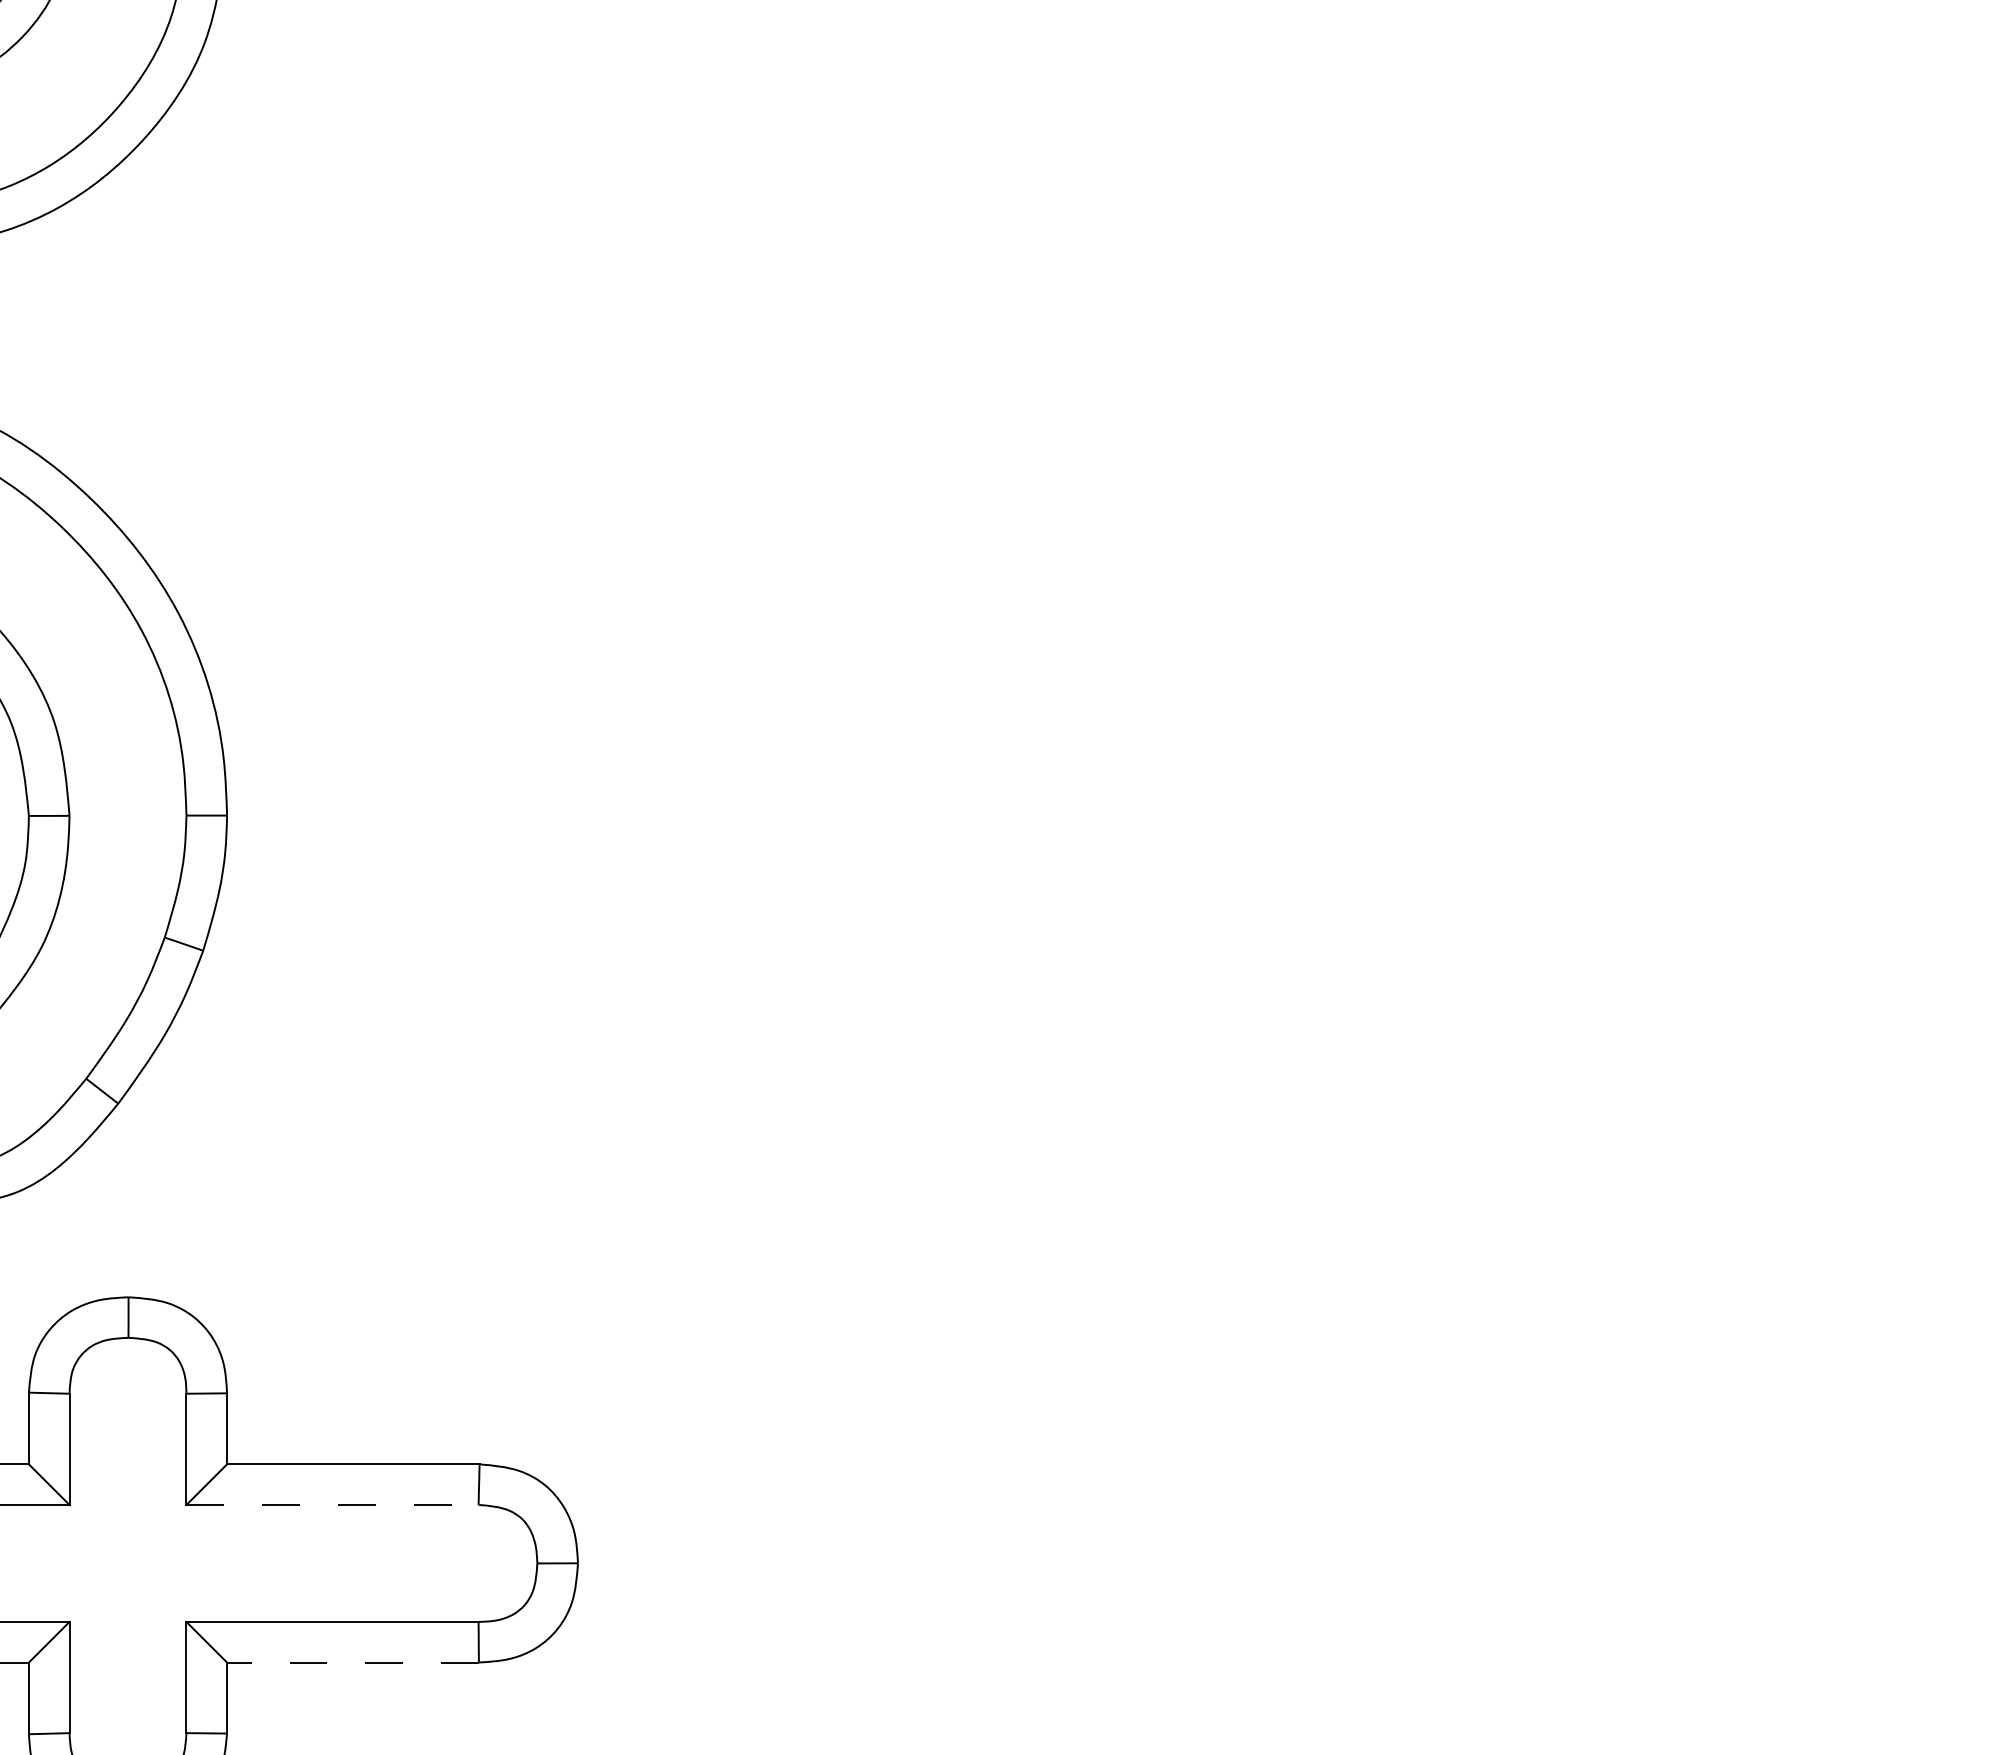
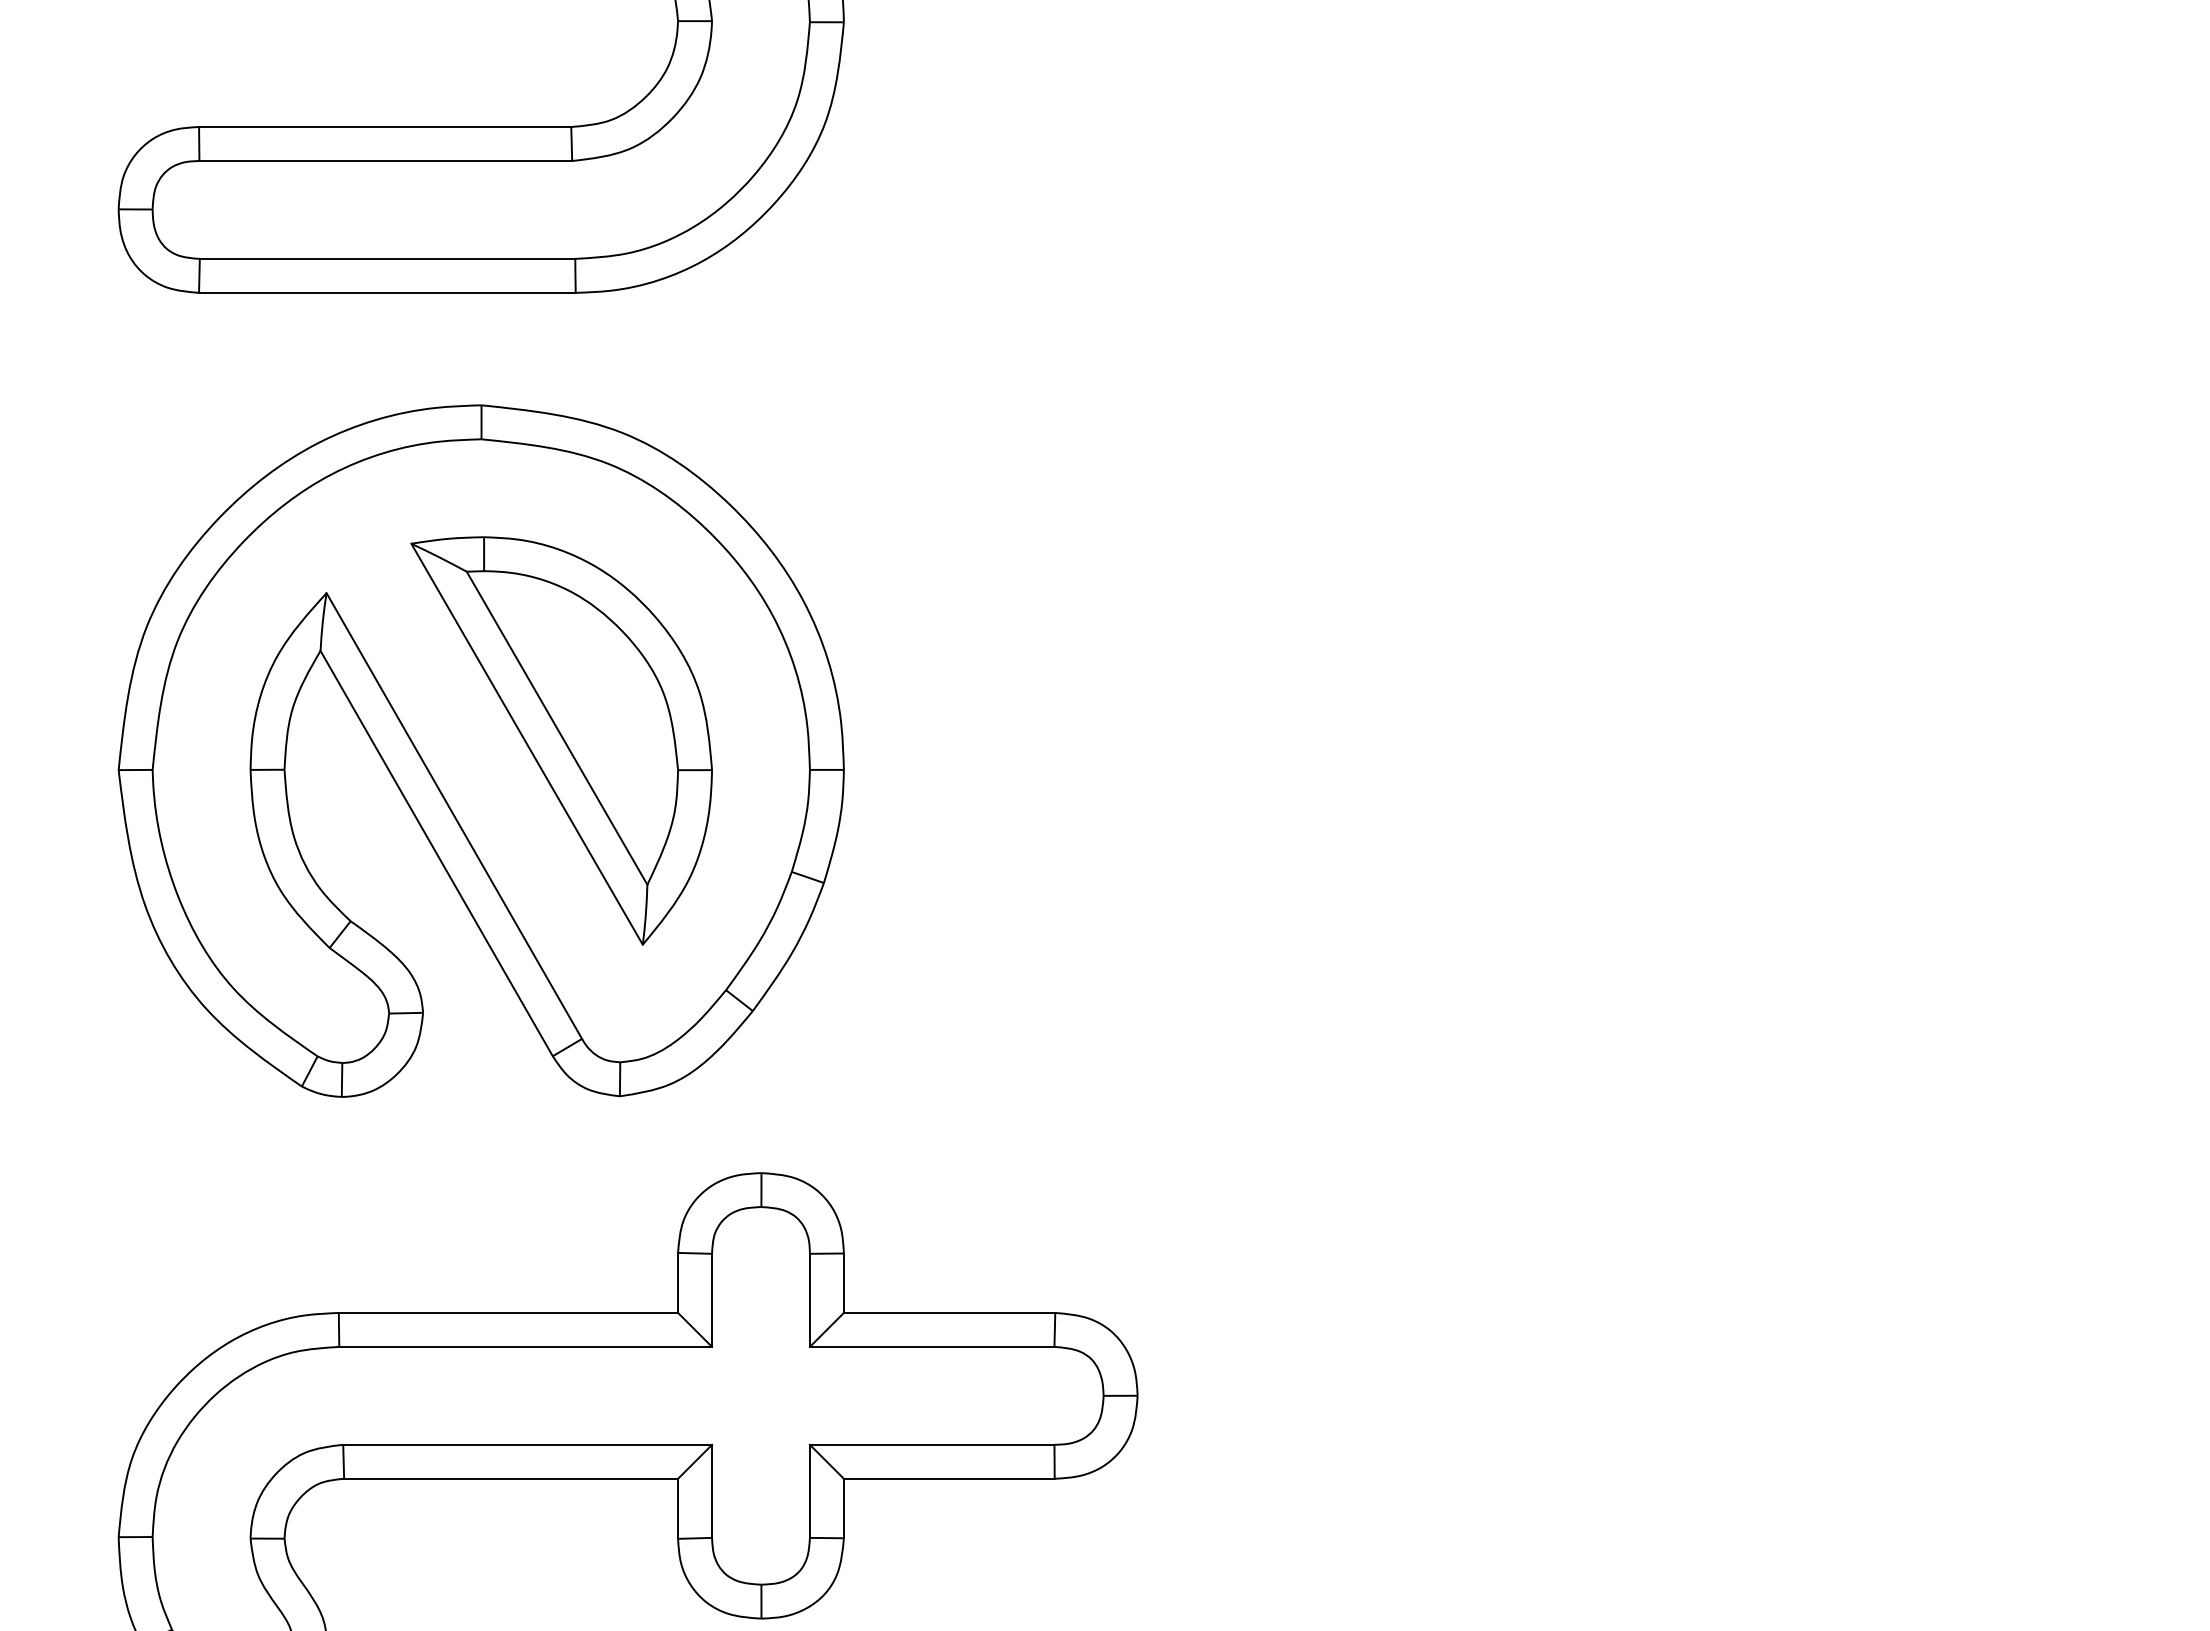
line: (332, 1504) -> (932, 1346), dashed -> solid
line: (352, 1662) -> (948, 1478), dashed -> solid

